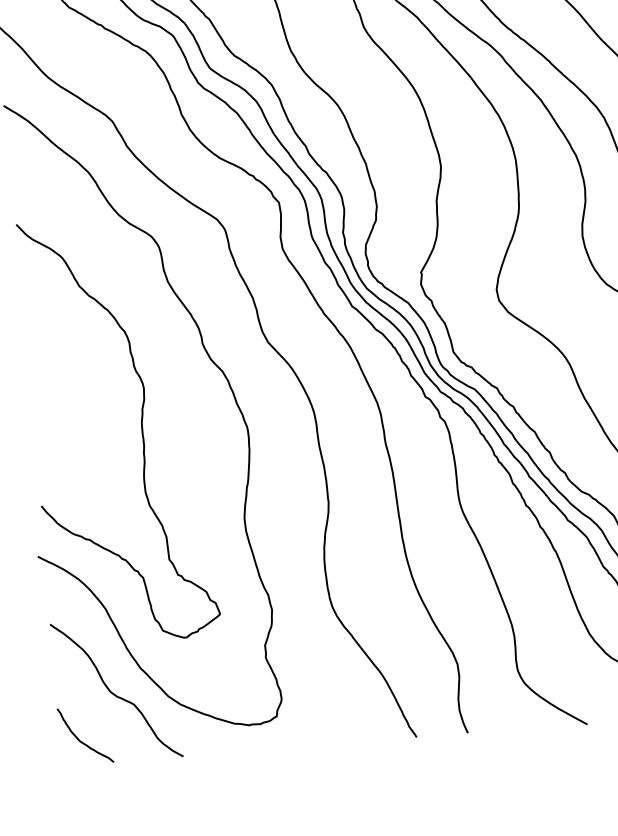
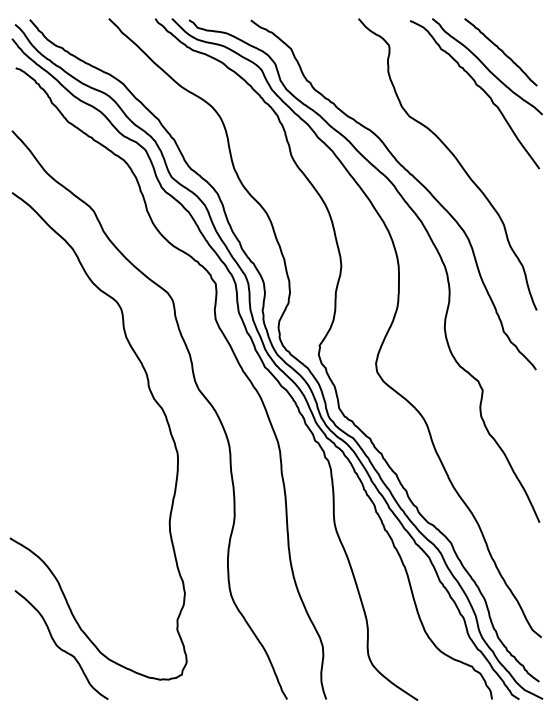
curve: (140, 427) -> (96, 446), removed
curve: (81, 740) -> (31, 680), removed

